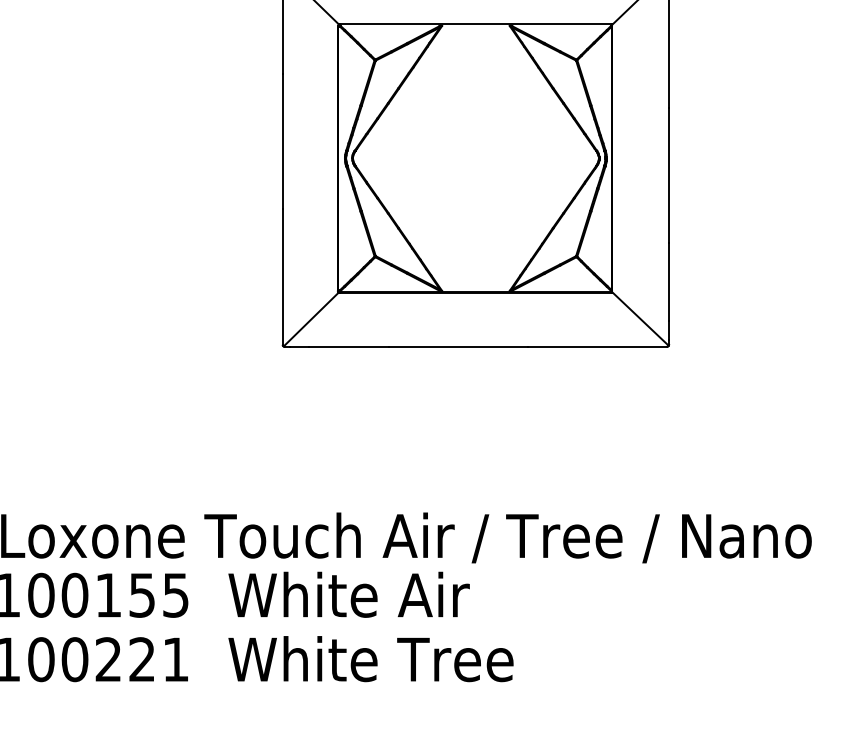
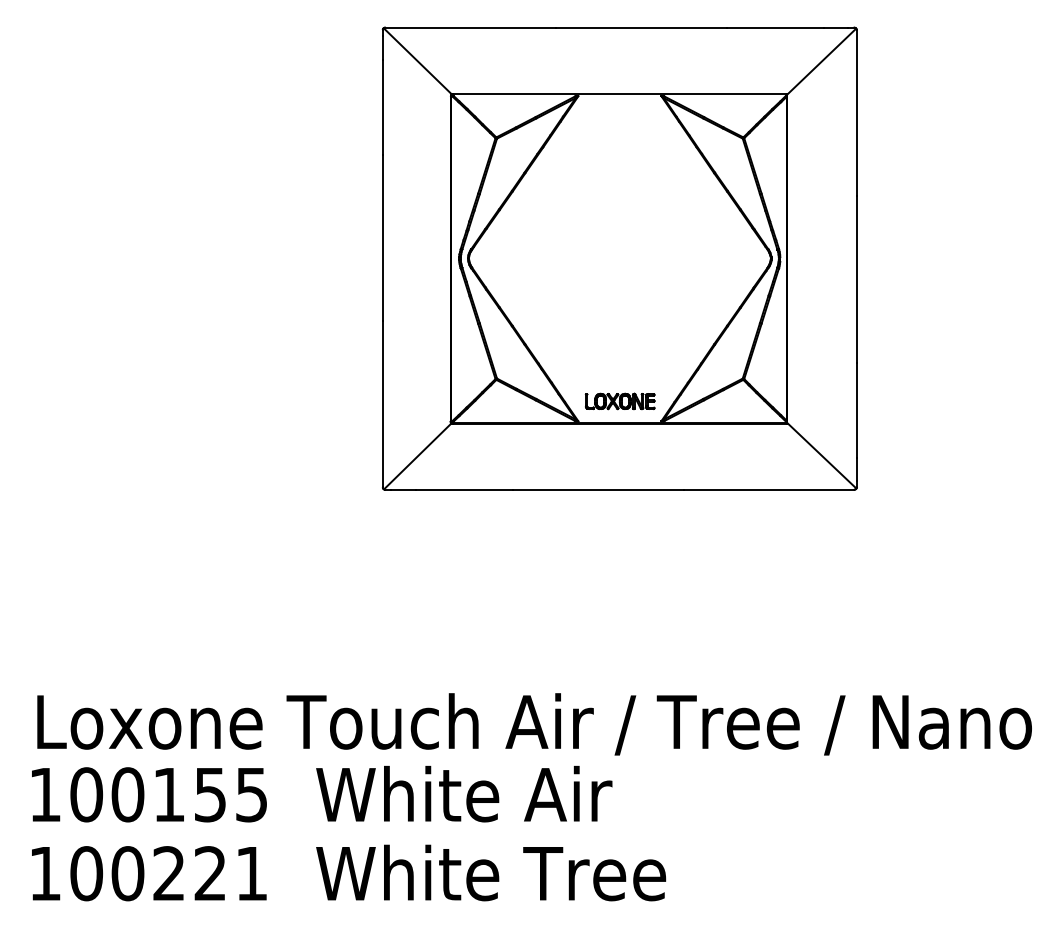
part: (475, 274) -> (619, 401), added

